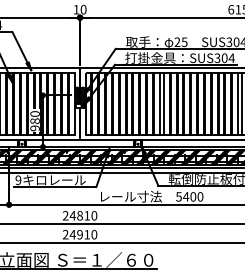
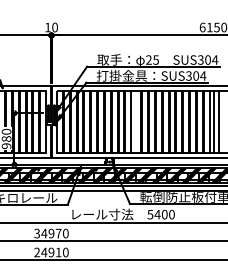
line: (163, 103) -> (134, 121), removed
text: (76, 215) -> (47, 233), 24810 -> 34970

